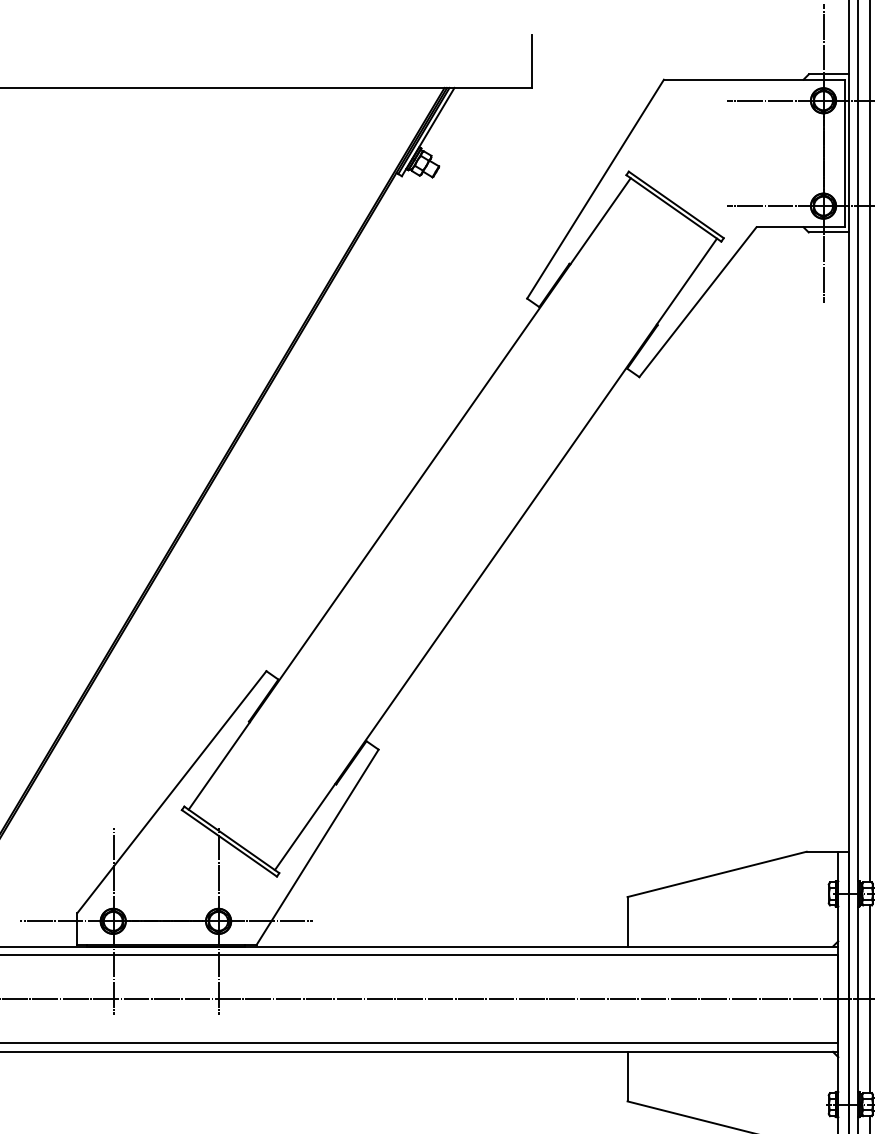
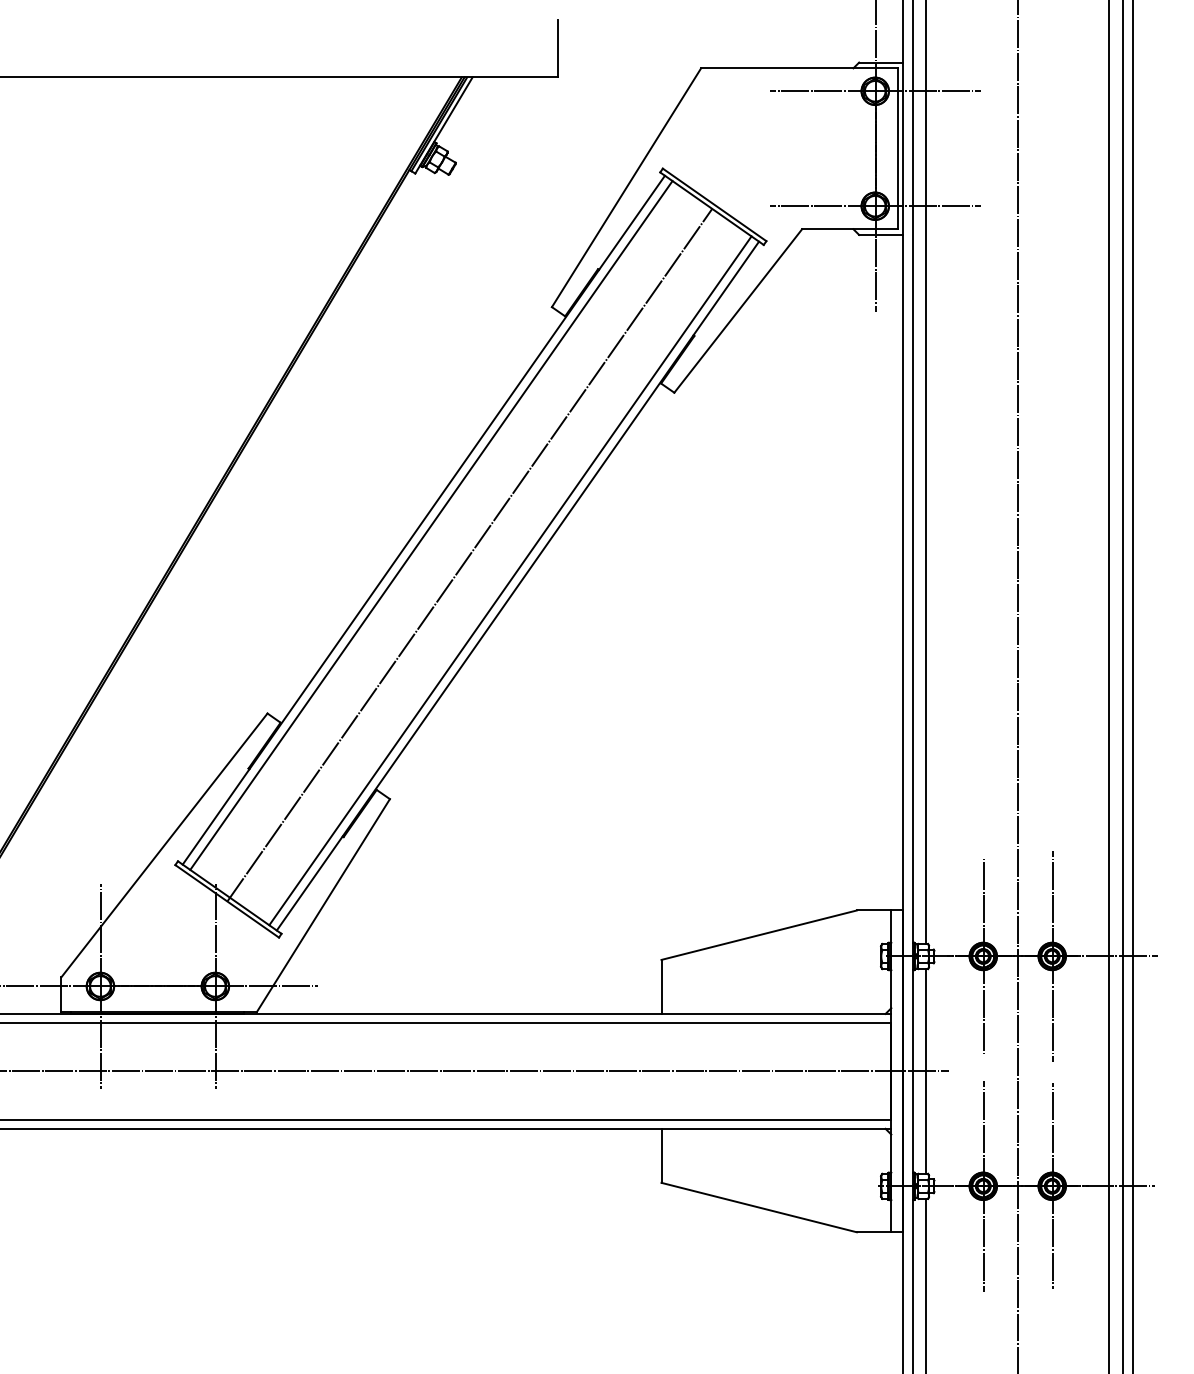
line: (416, 498) -> (431, 525), added
line: (451, 525) -> (469, 554), added
line: (489, 549) -> (510, 580), added

